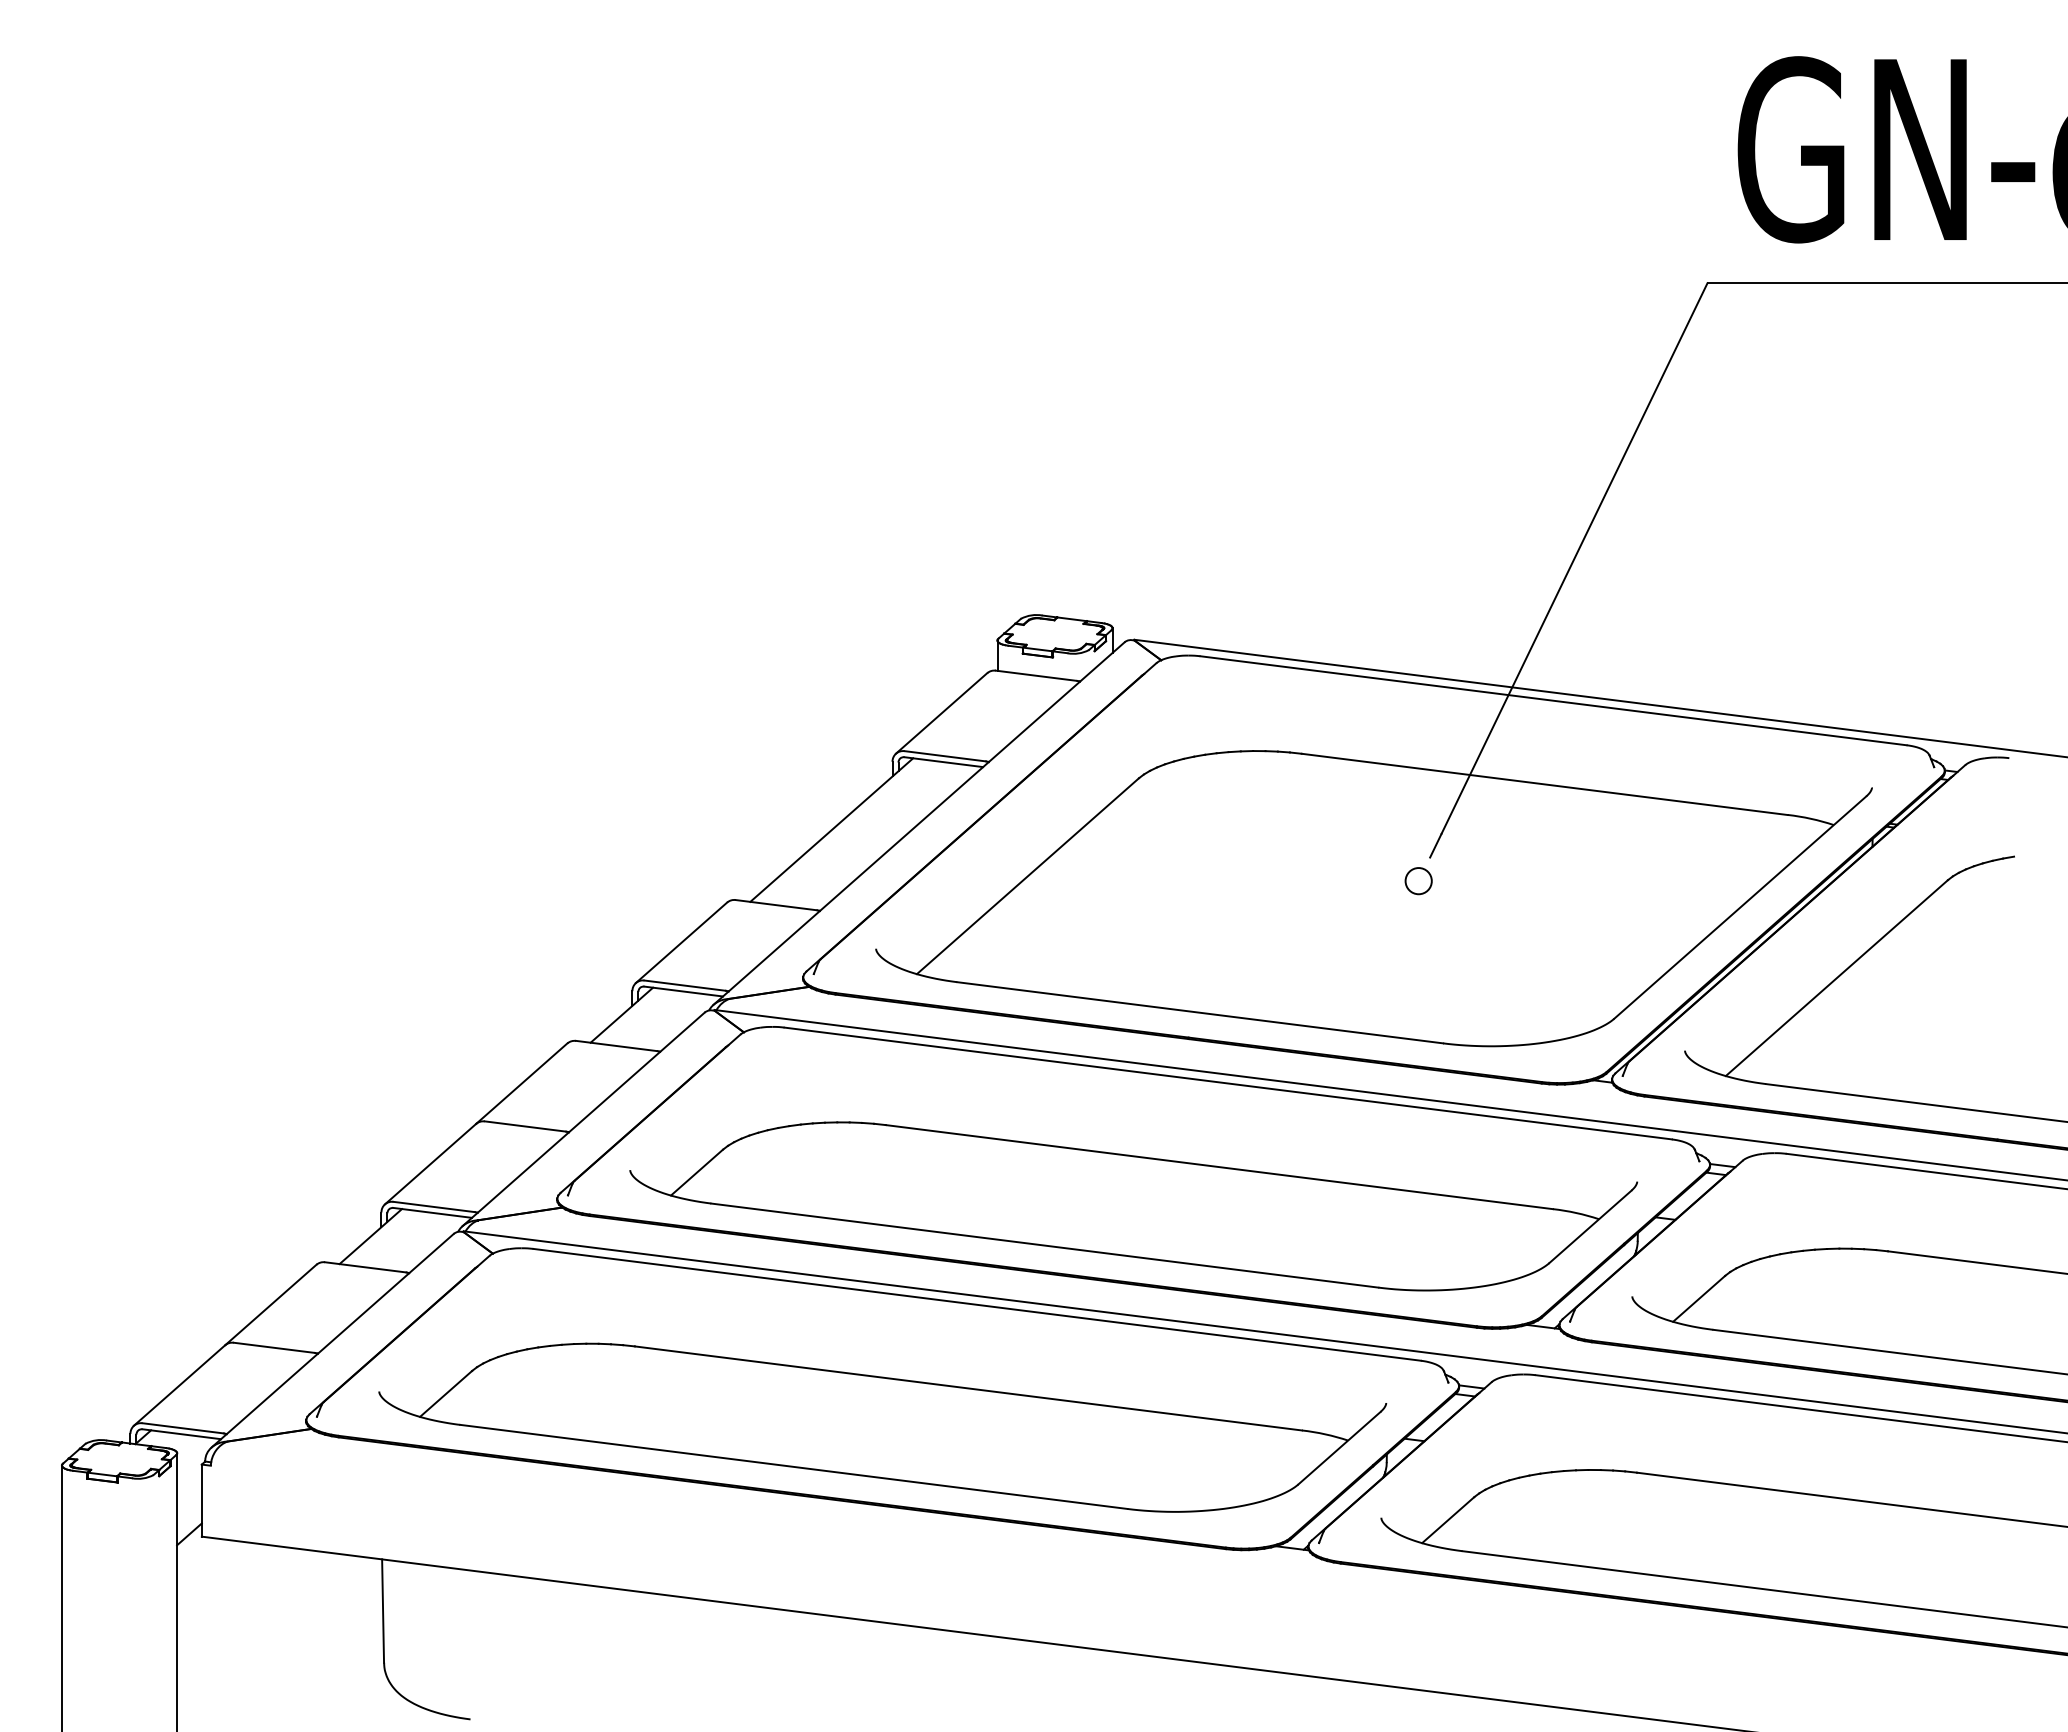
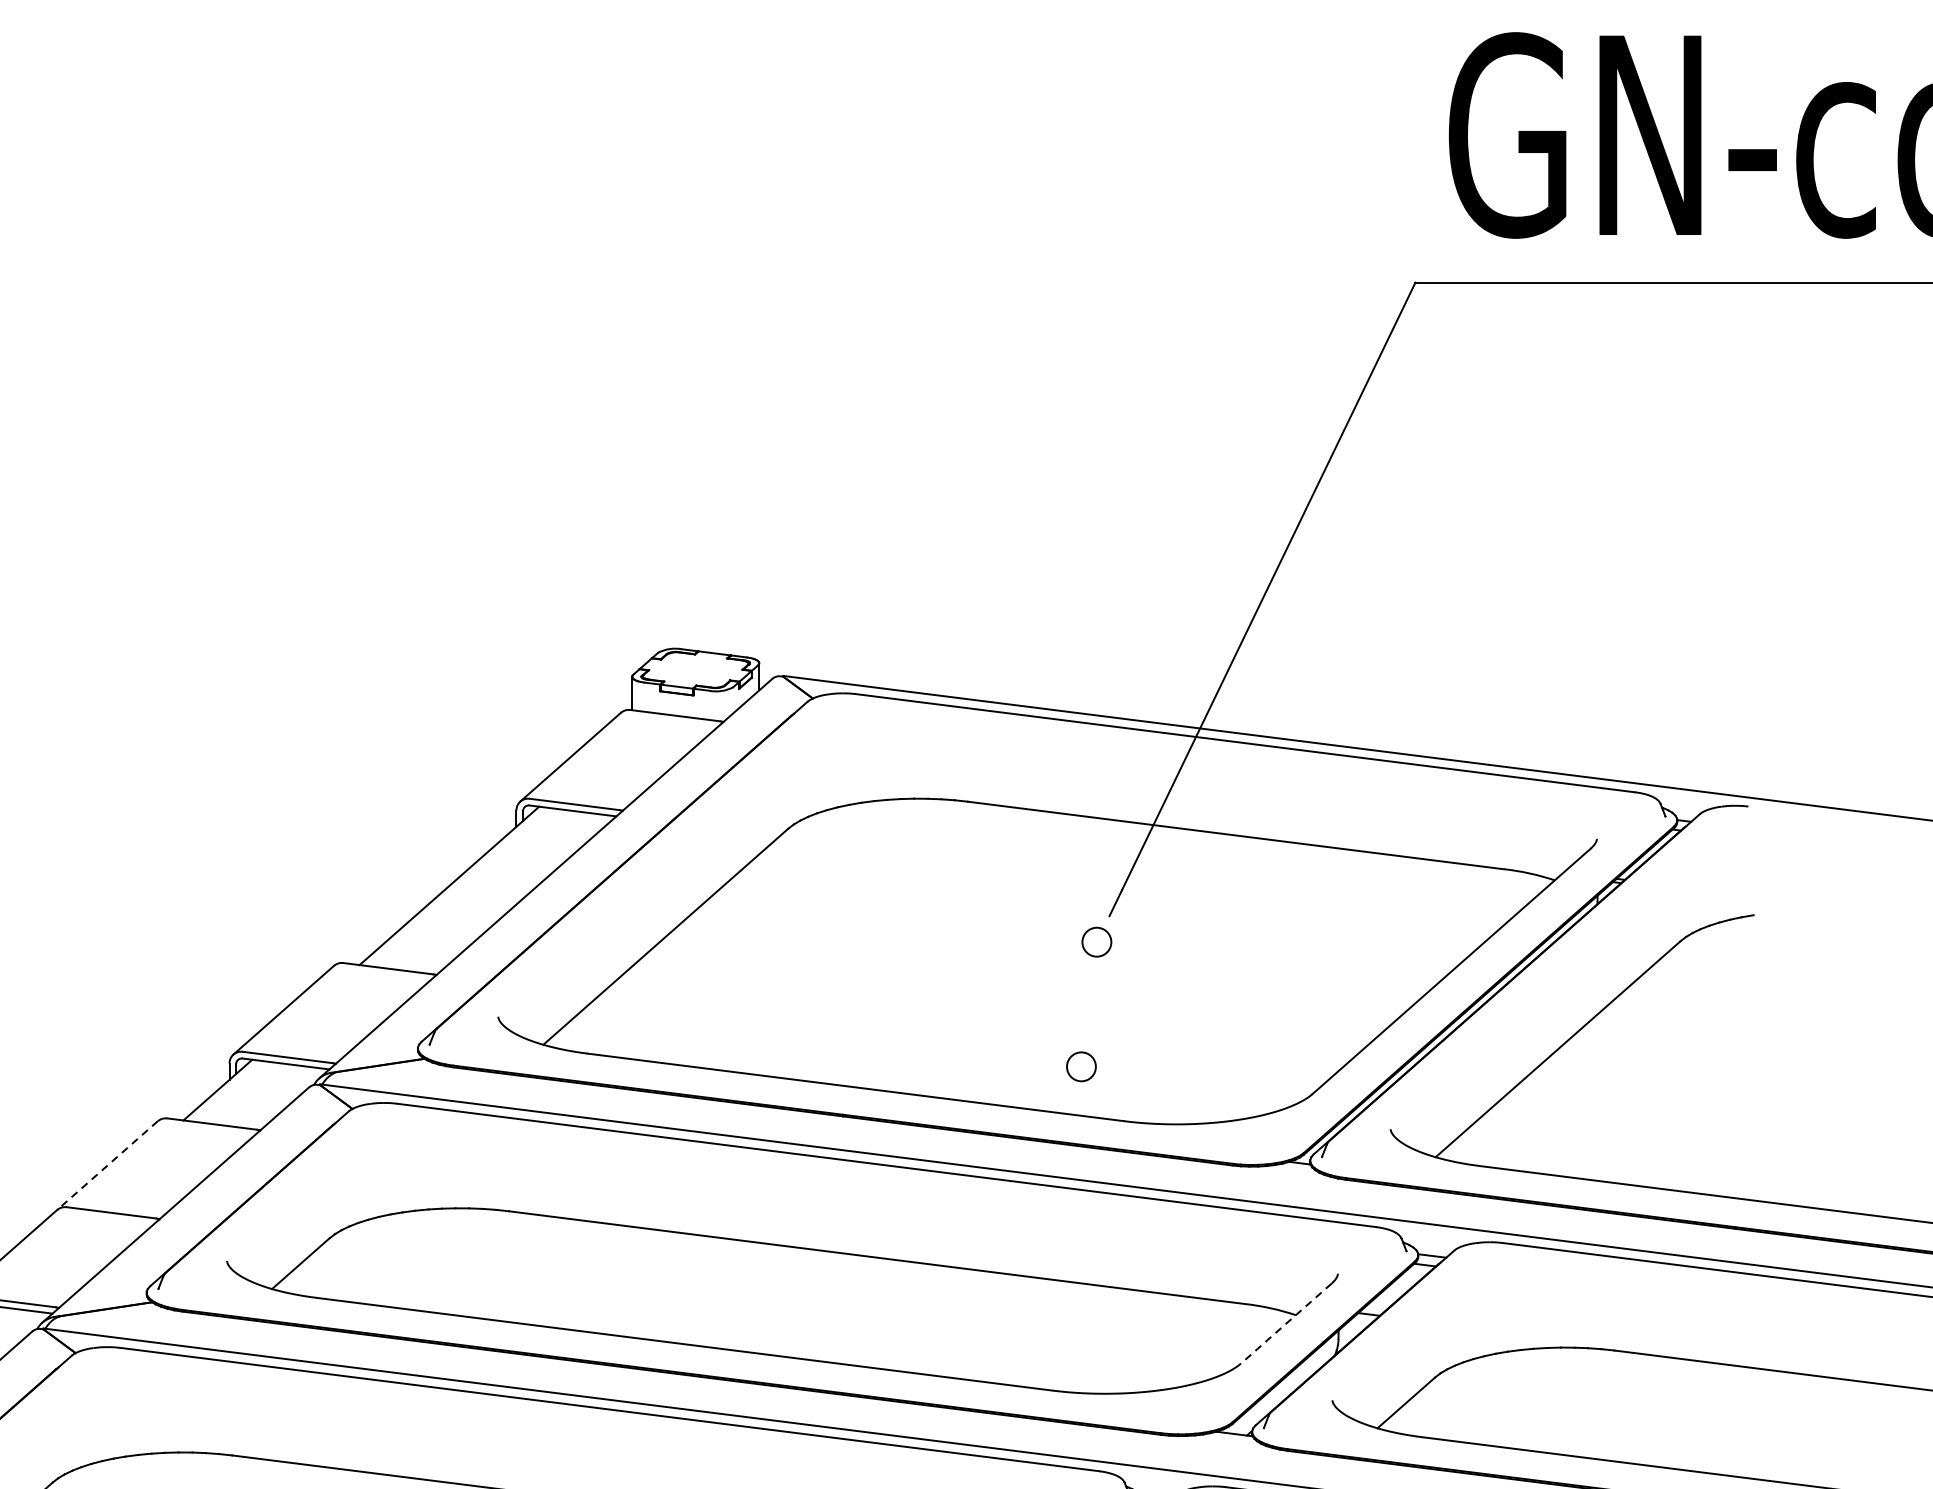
circle: (1404, 994) -> (1081, 1067), added
line: (521, 1083) -> (107, 1165), solid -> dashed
line: (1590, 1226) -> (1286, 1323), solid -> dashed

